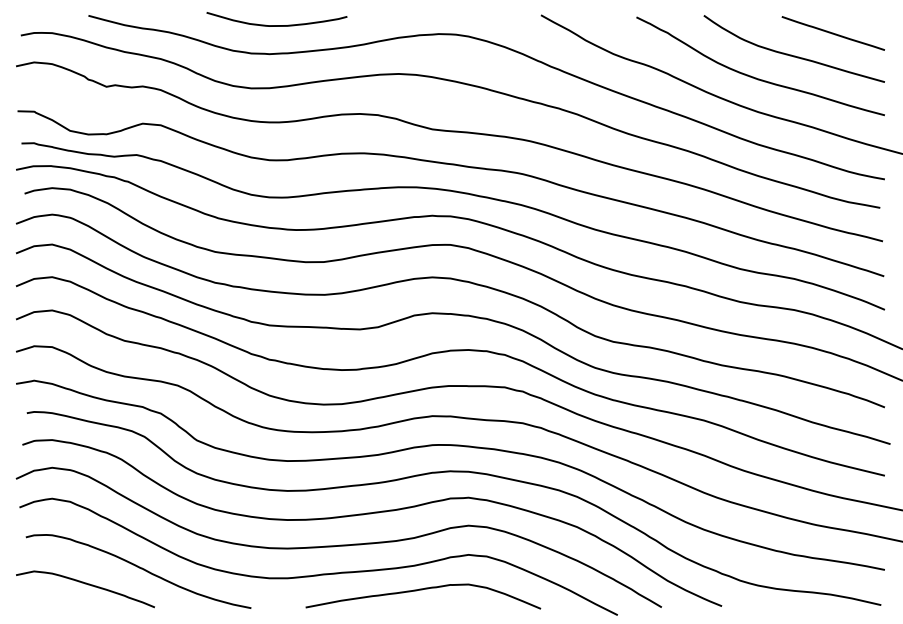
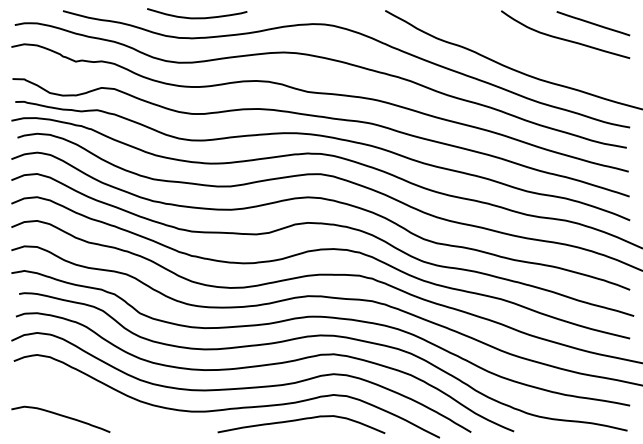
curve: (756, 76) -> (538, 54), removed
curve: (138, 568) -> (98, 404), removed

